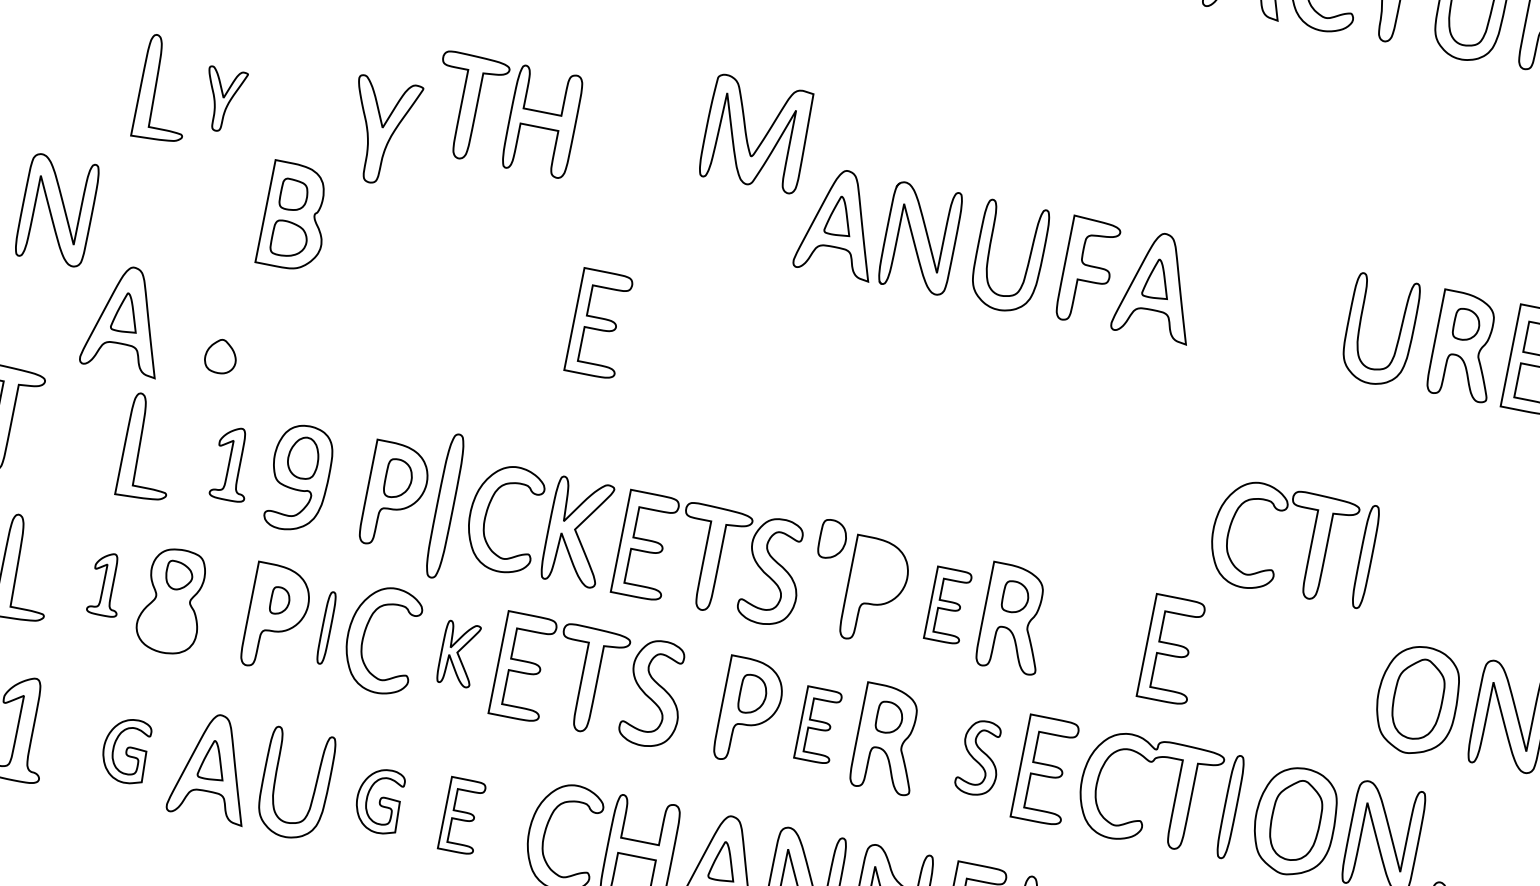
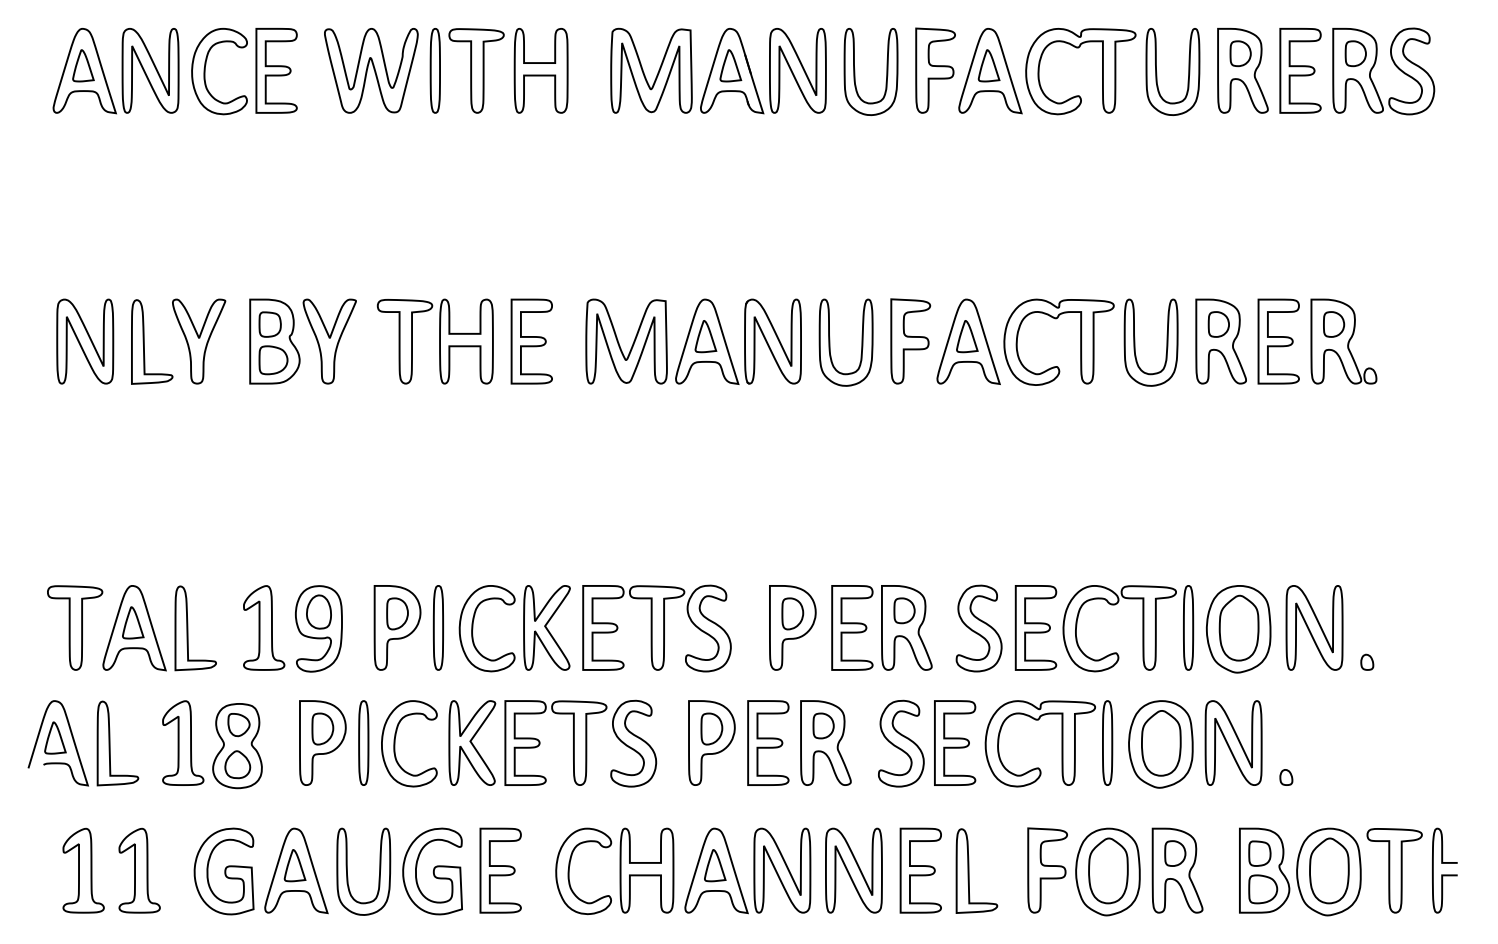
part: (223, 100) -> (199, 341), size x1.67
part: (503, 114) -> (434, 341), moved
part: (763, 137) -> (632, 343), moved
part: (57, 210) -> (85, 341), moved
part: (295, 216) -> (274, 341), moved
part: (1294, 312) -> (1080, 341), added
part: (126, 319) -> (134, 628), moved
part: (598, 323) -> (531, 341), moved
part: (220, 356) -> (237, 764), moved
part: (233, 463) -> (264, 627), size x1.43
part: (443, 505) -> (437, 627), size x0.71
part: (832, 539) -> (792, 613), moved
part: (1309, 546) -> (1142, 628), moved
part: (107, 583) -> (183, 742), size x1.67
part: (279, 600) -> (322, 728), size x1.43
part: (948, 605) -> (852, 627), size x1.43
part: (326, 627) -> (363, 742), size x1.43
part: (1101, 636) -> (978, 628), added
part: (458, 653) -> (472, 742), size x1.67
part: (818, 724) -> (768, 742), size x1.43
part: (125, 750) -> (223, 871), size x1.67
part: (980, 757) -> (901, 743), size x1.43
part: (379, 800) -> (432, 871), size x1.67
part: (461, 815) -> (500, 870), size x1.43

